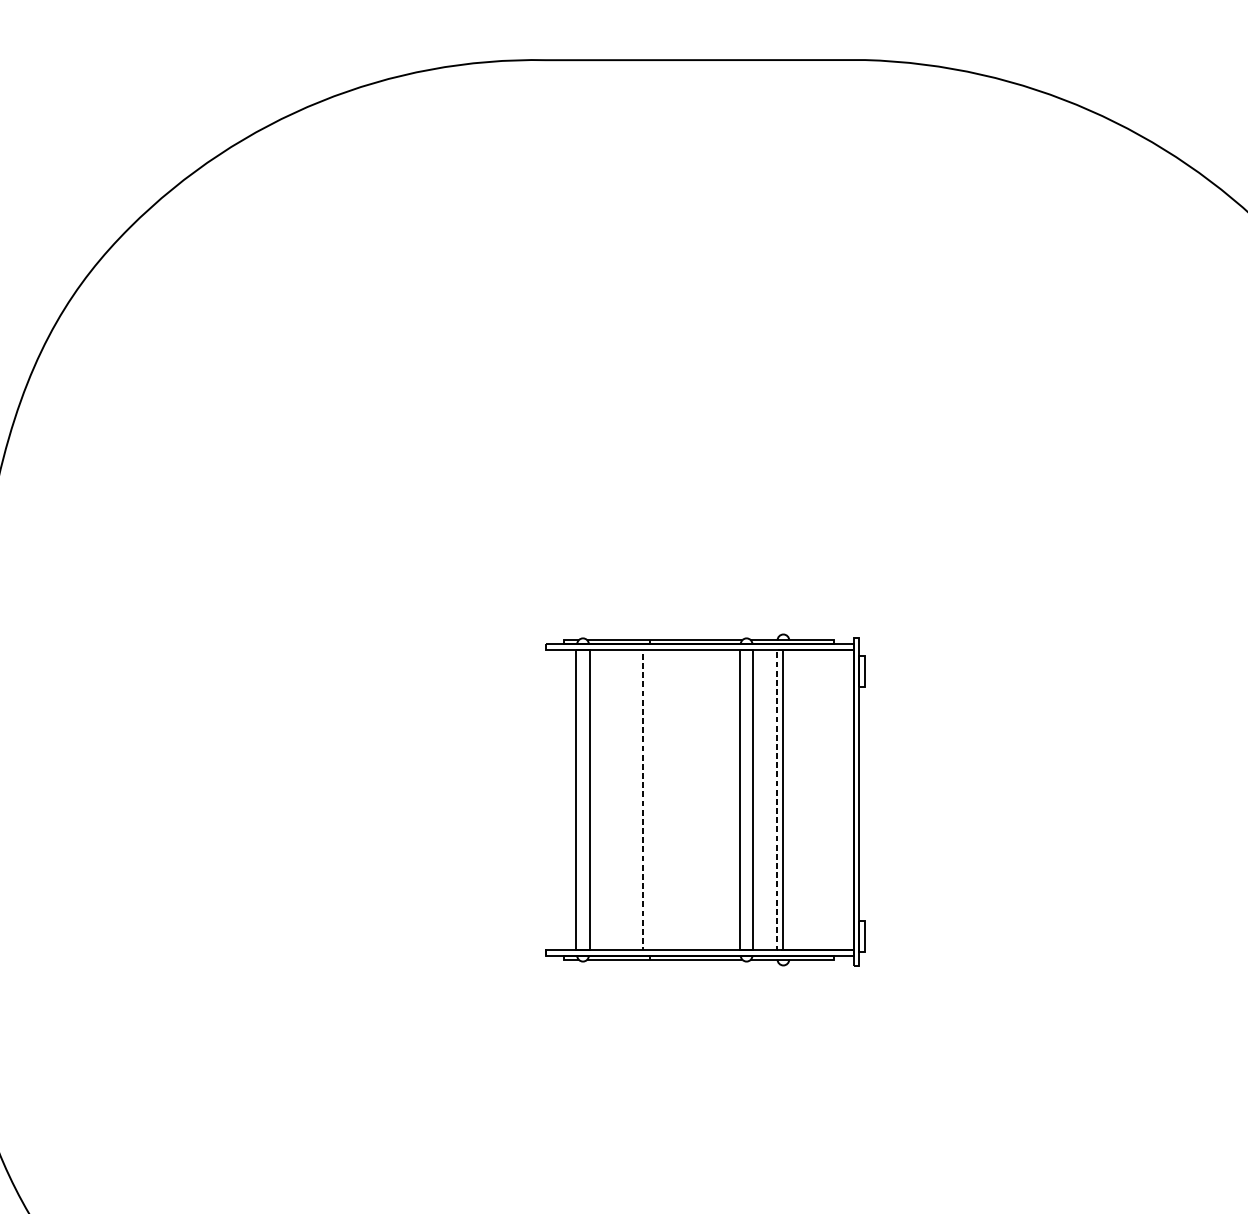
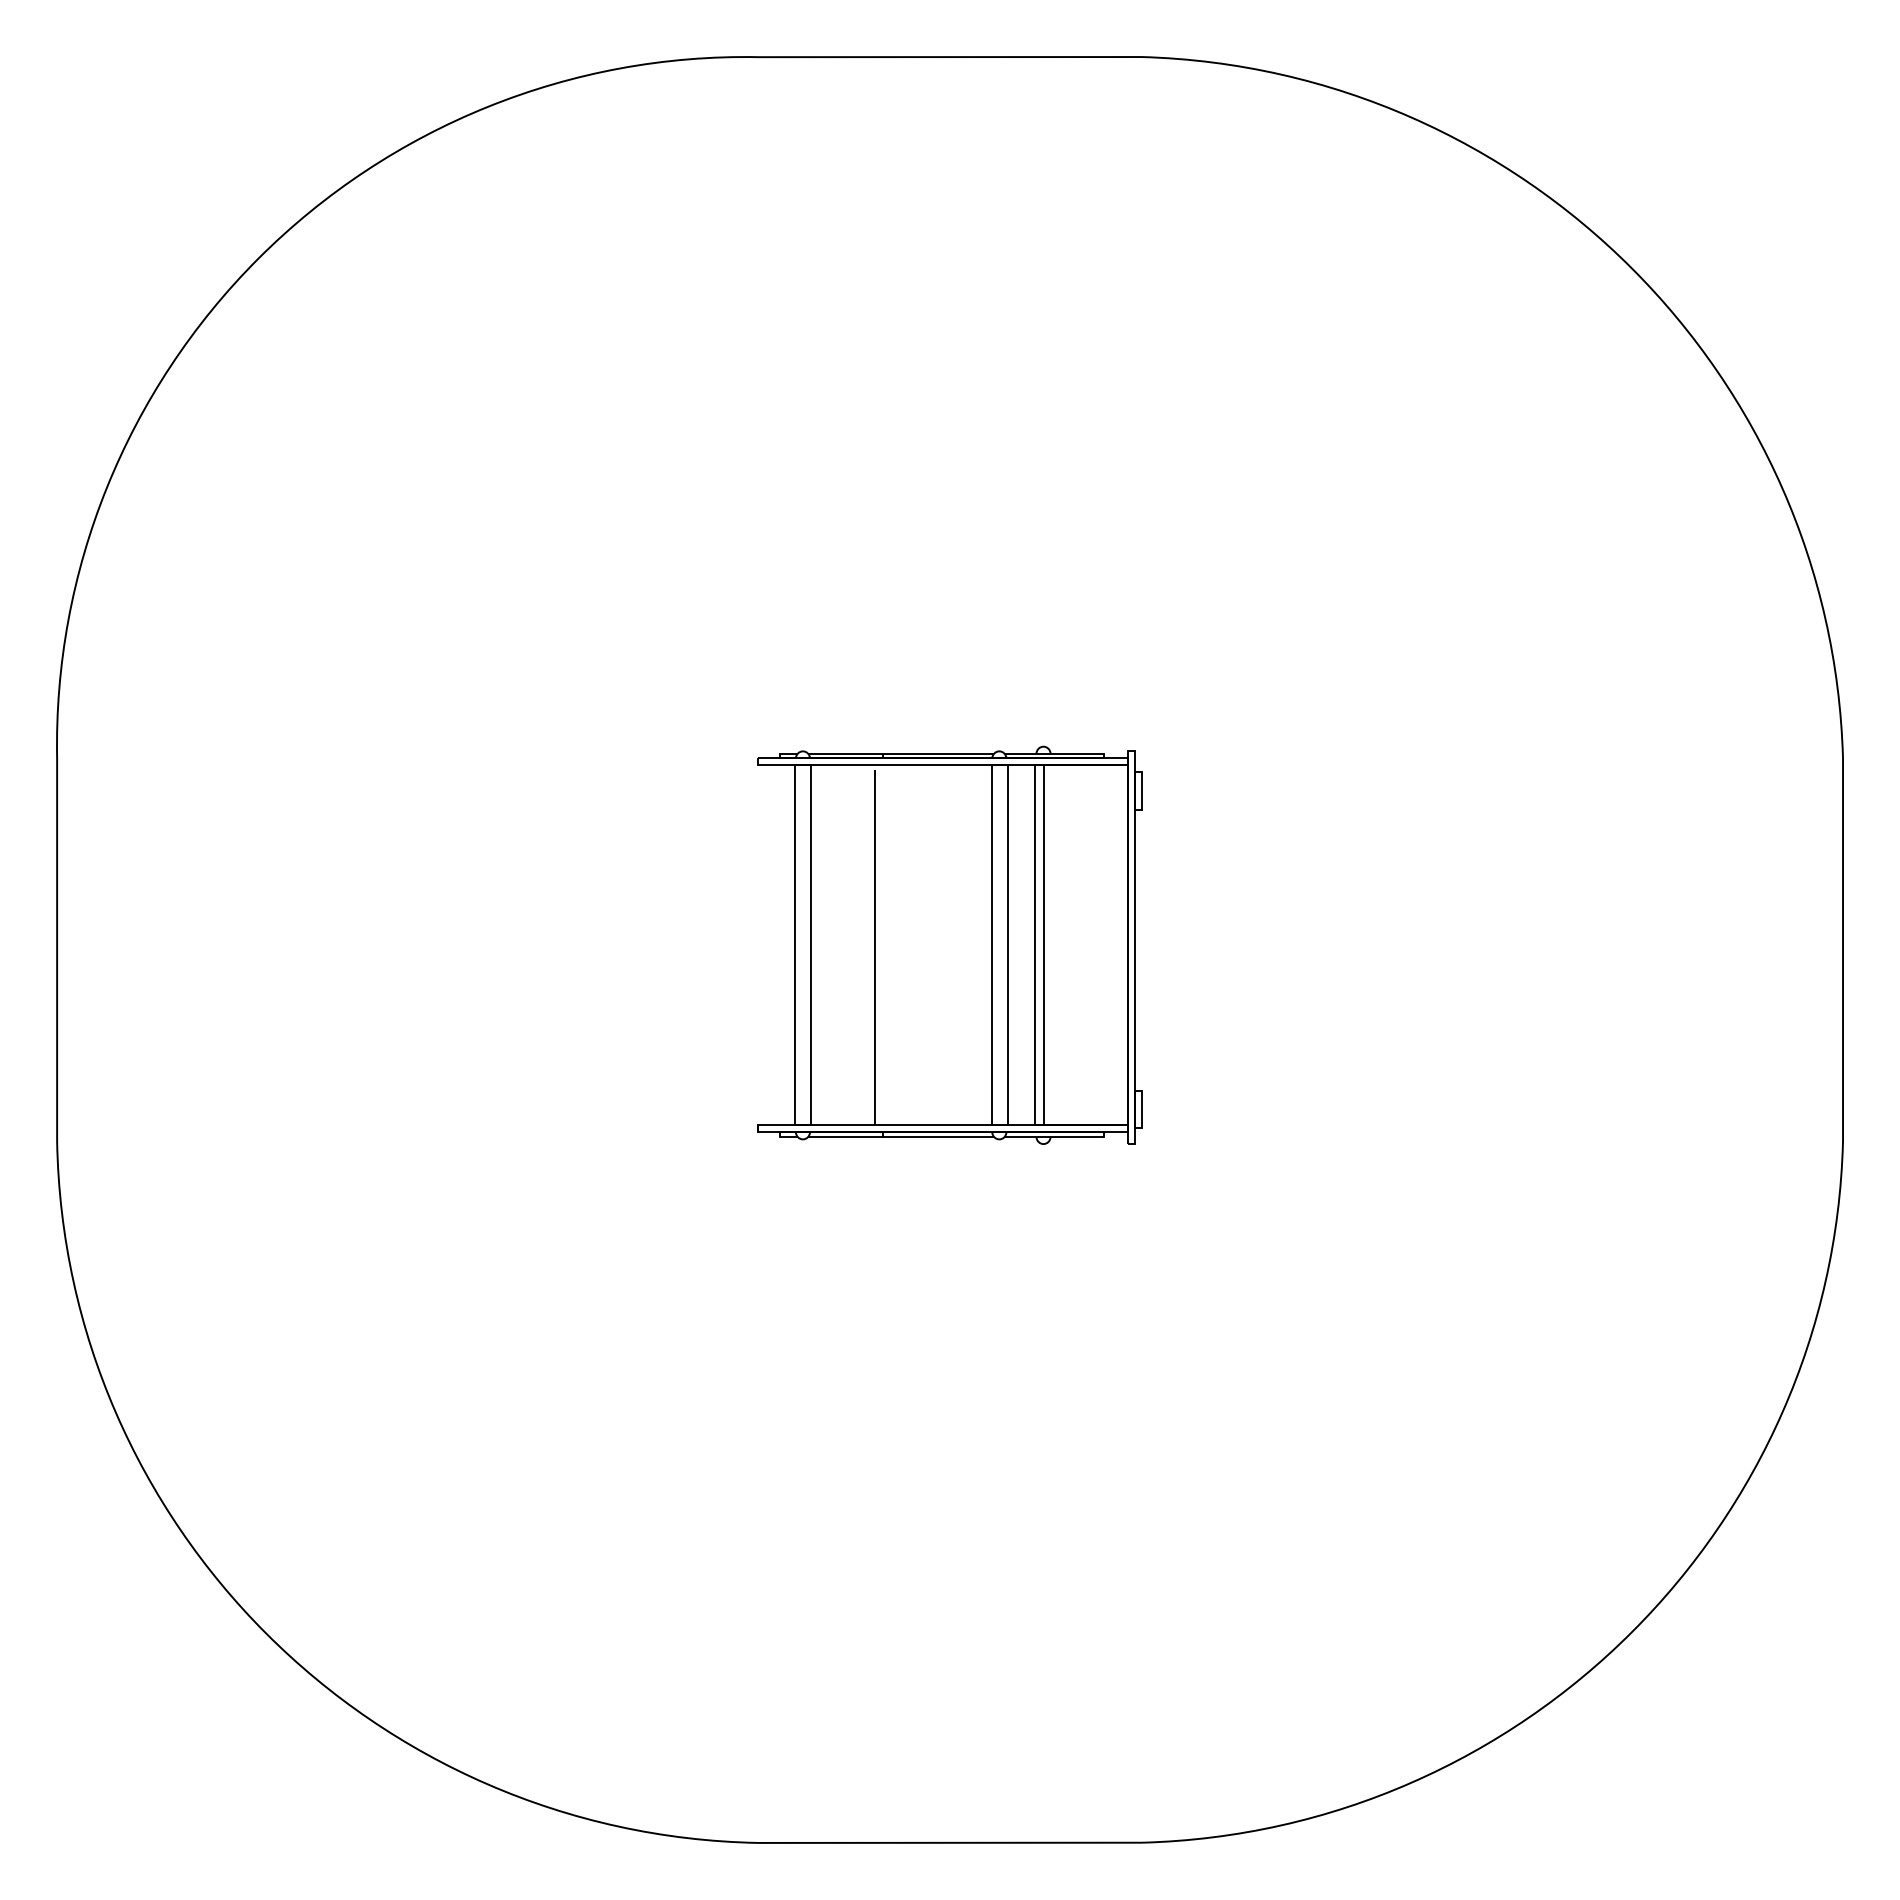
line: (643, 801) -> (875, 947), dashed -> solid
line: (776, 803) -> (1035, 949), dashed -> solid

